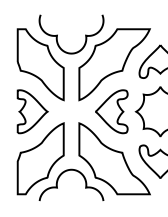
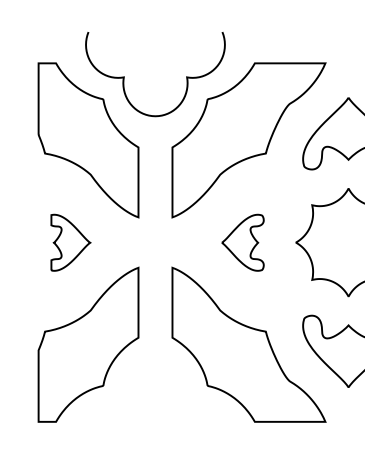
part: (32, 111) -> (70, 242), size x0.6
part: (111, 111) -> (242, 242), size x0.6
curve: (58, 181) -> (127, 394), removed

